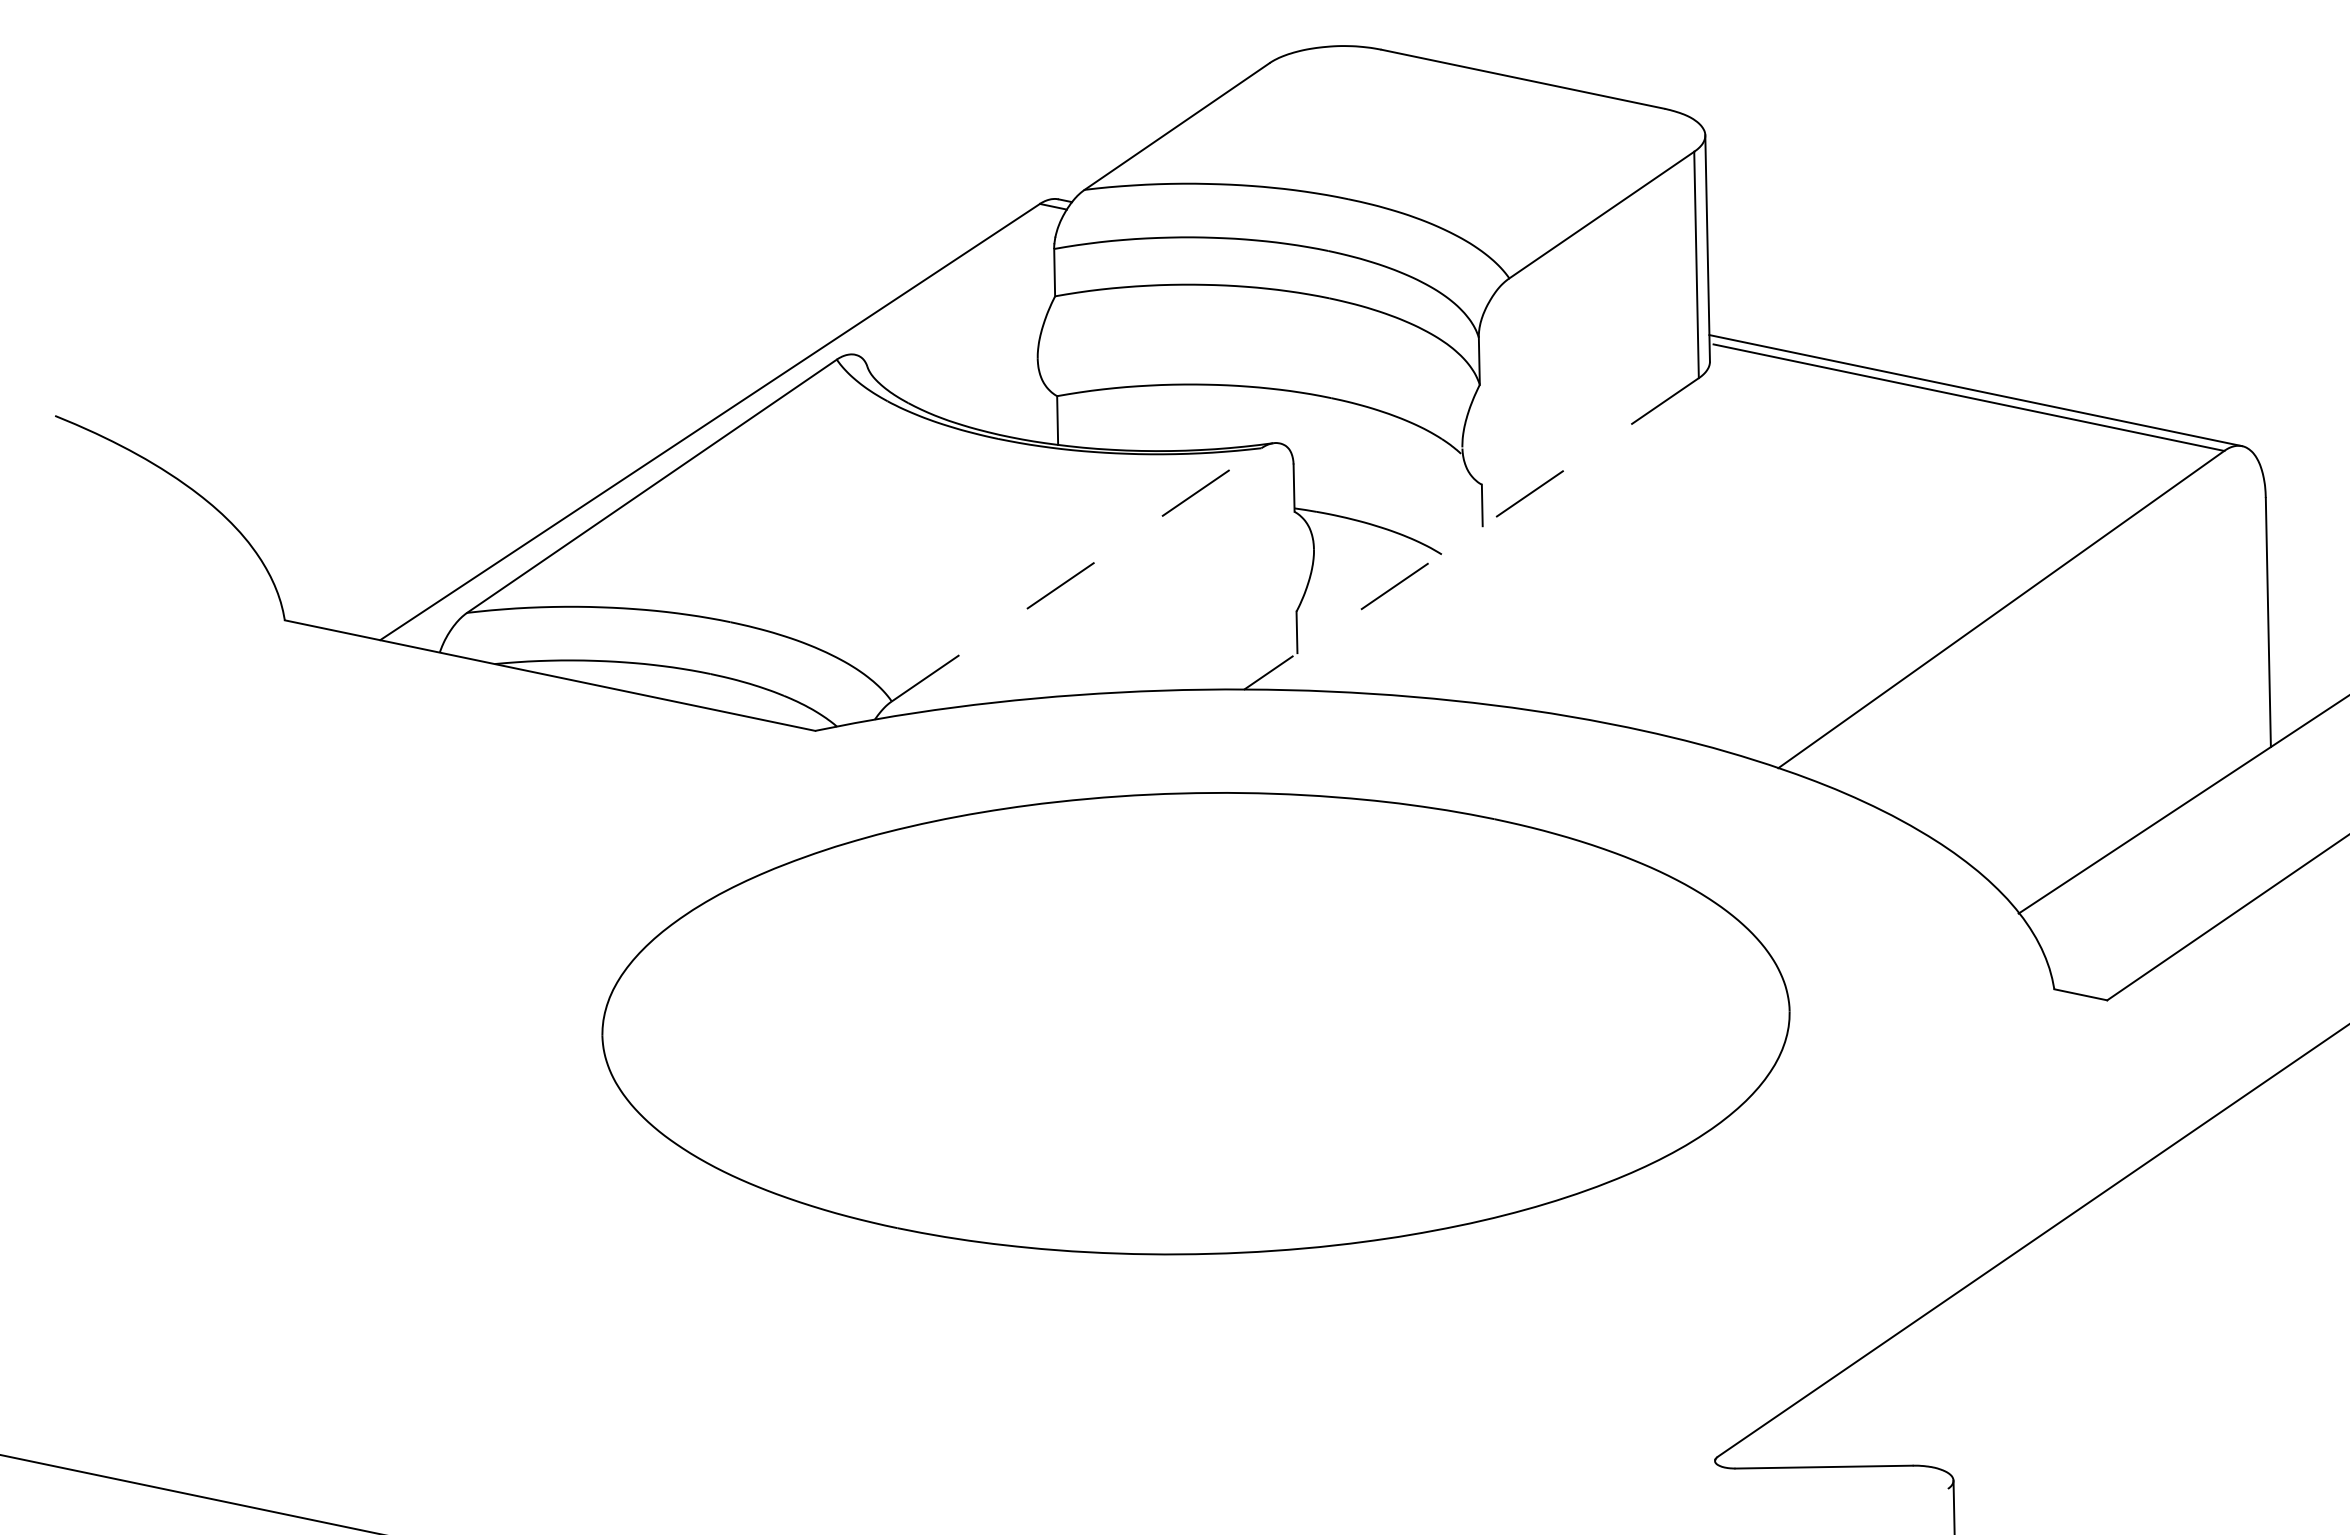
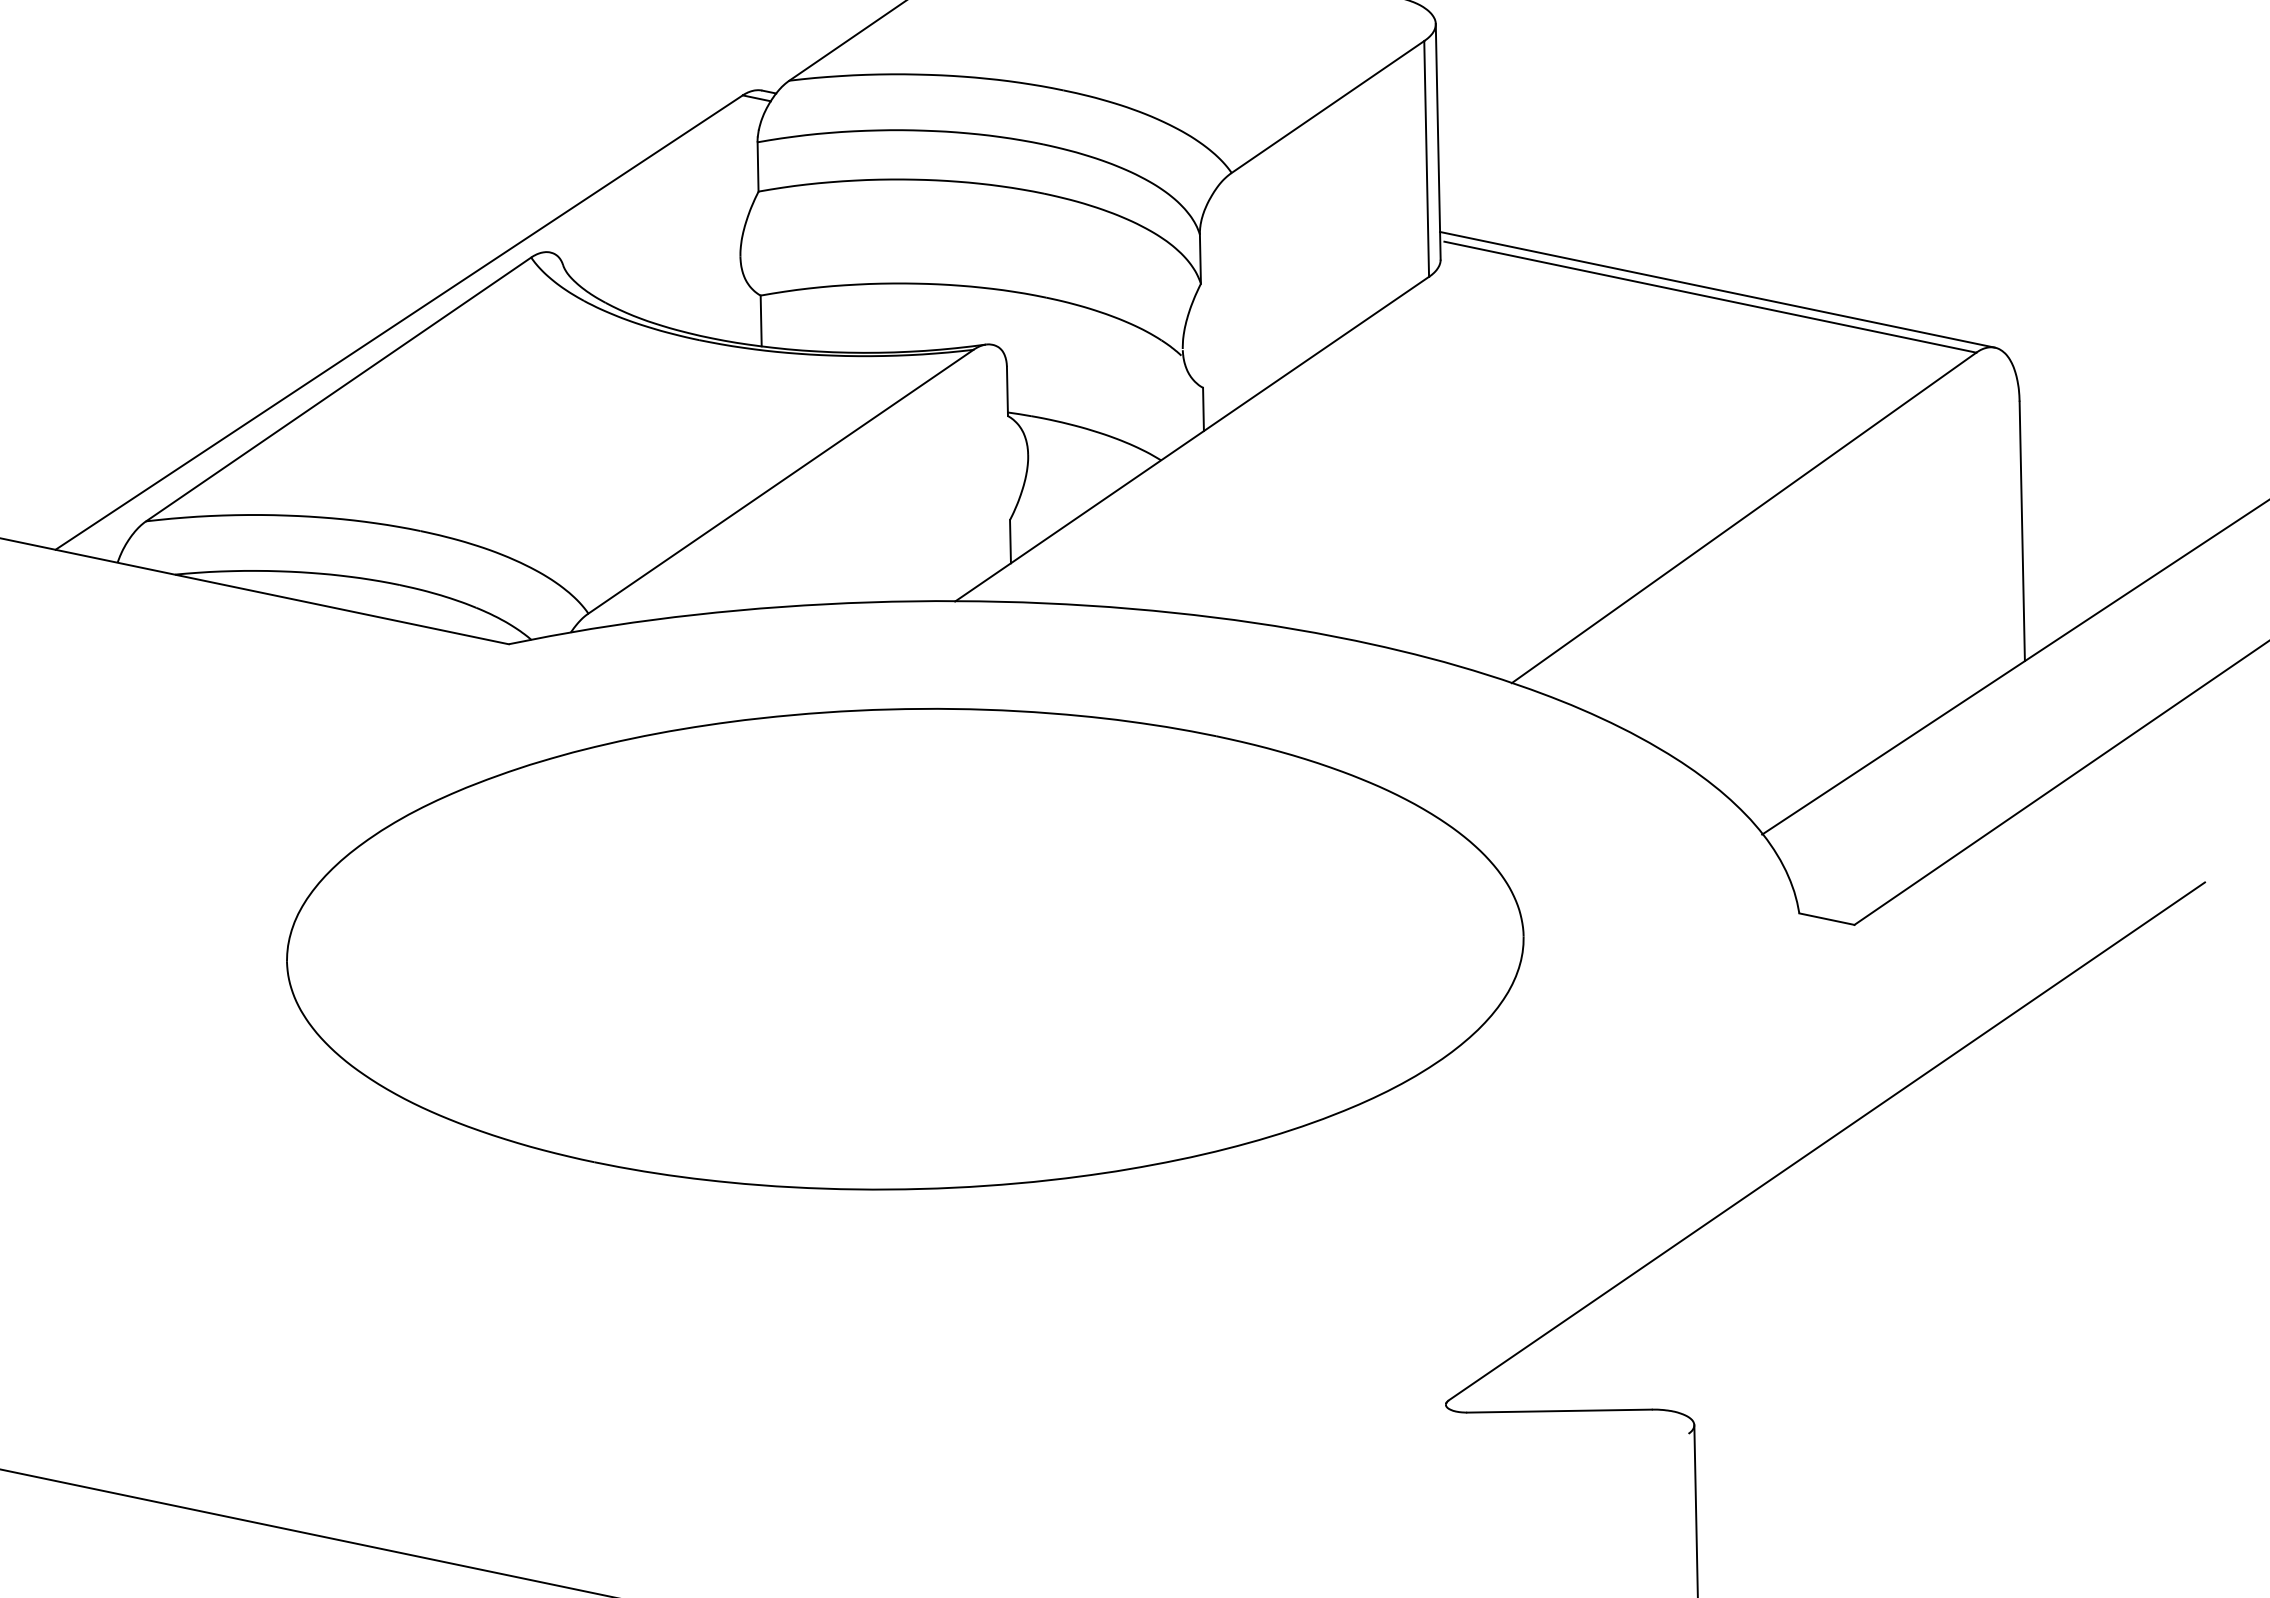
line: (1471, 534) -> (1192, 439), dashed -> solid
line: (1077, 574) -> (781, 481), dashed -> solid

